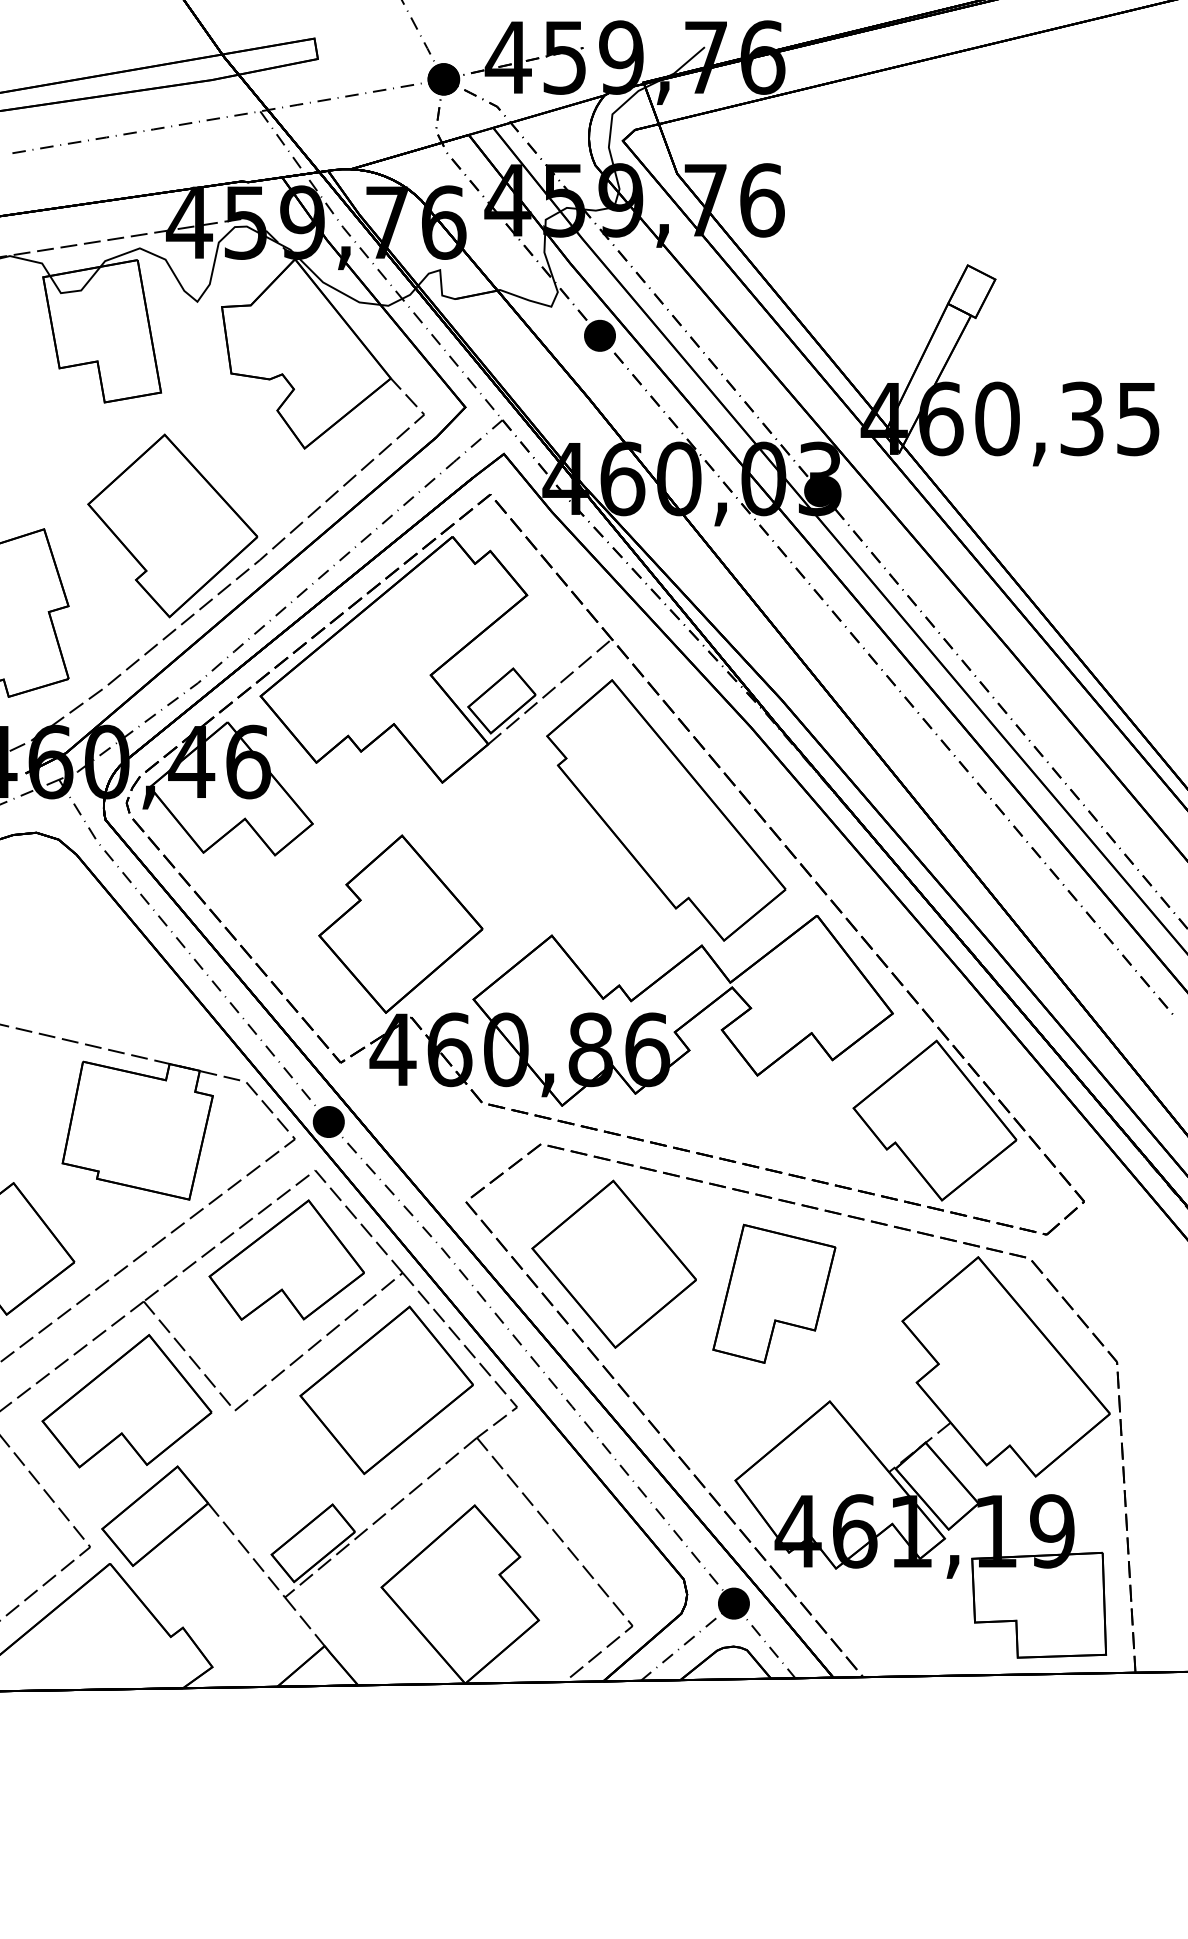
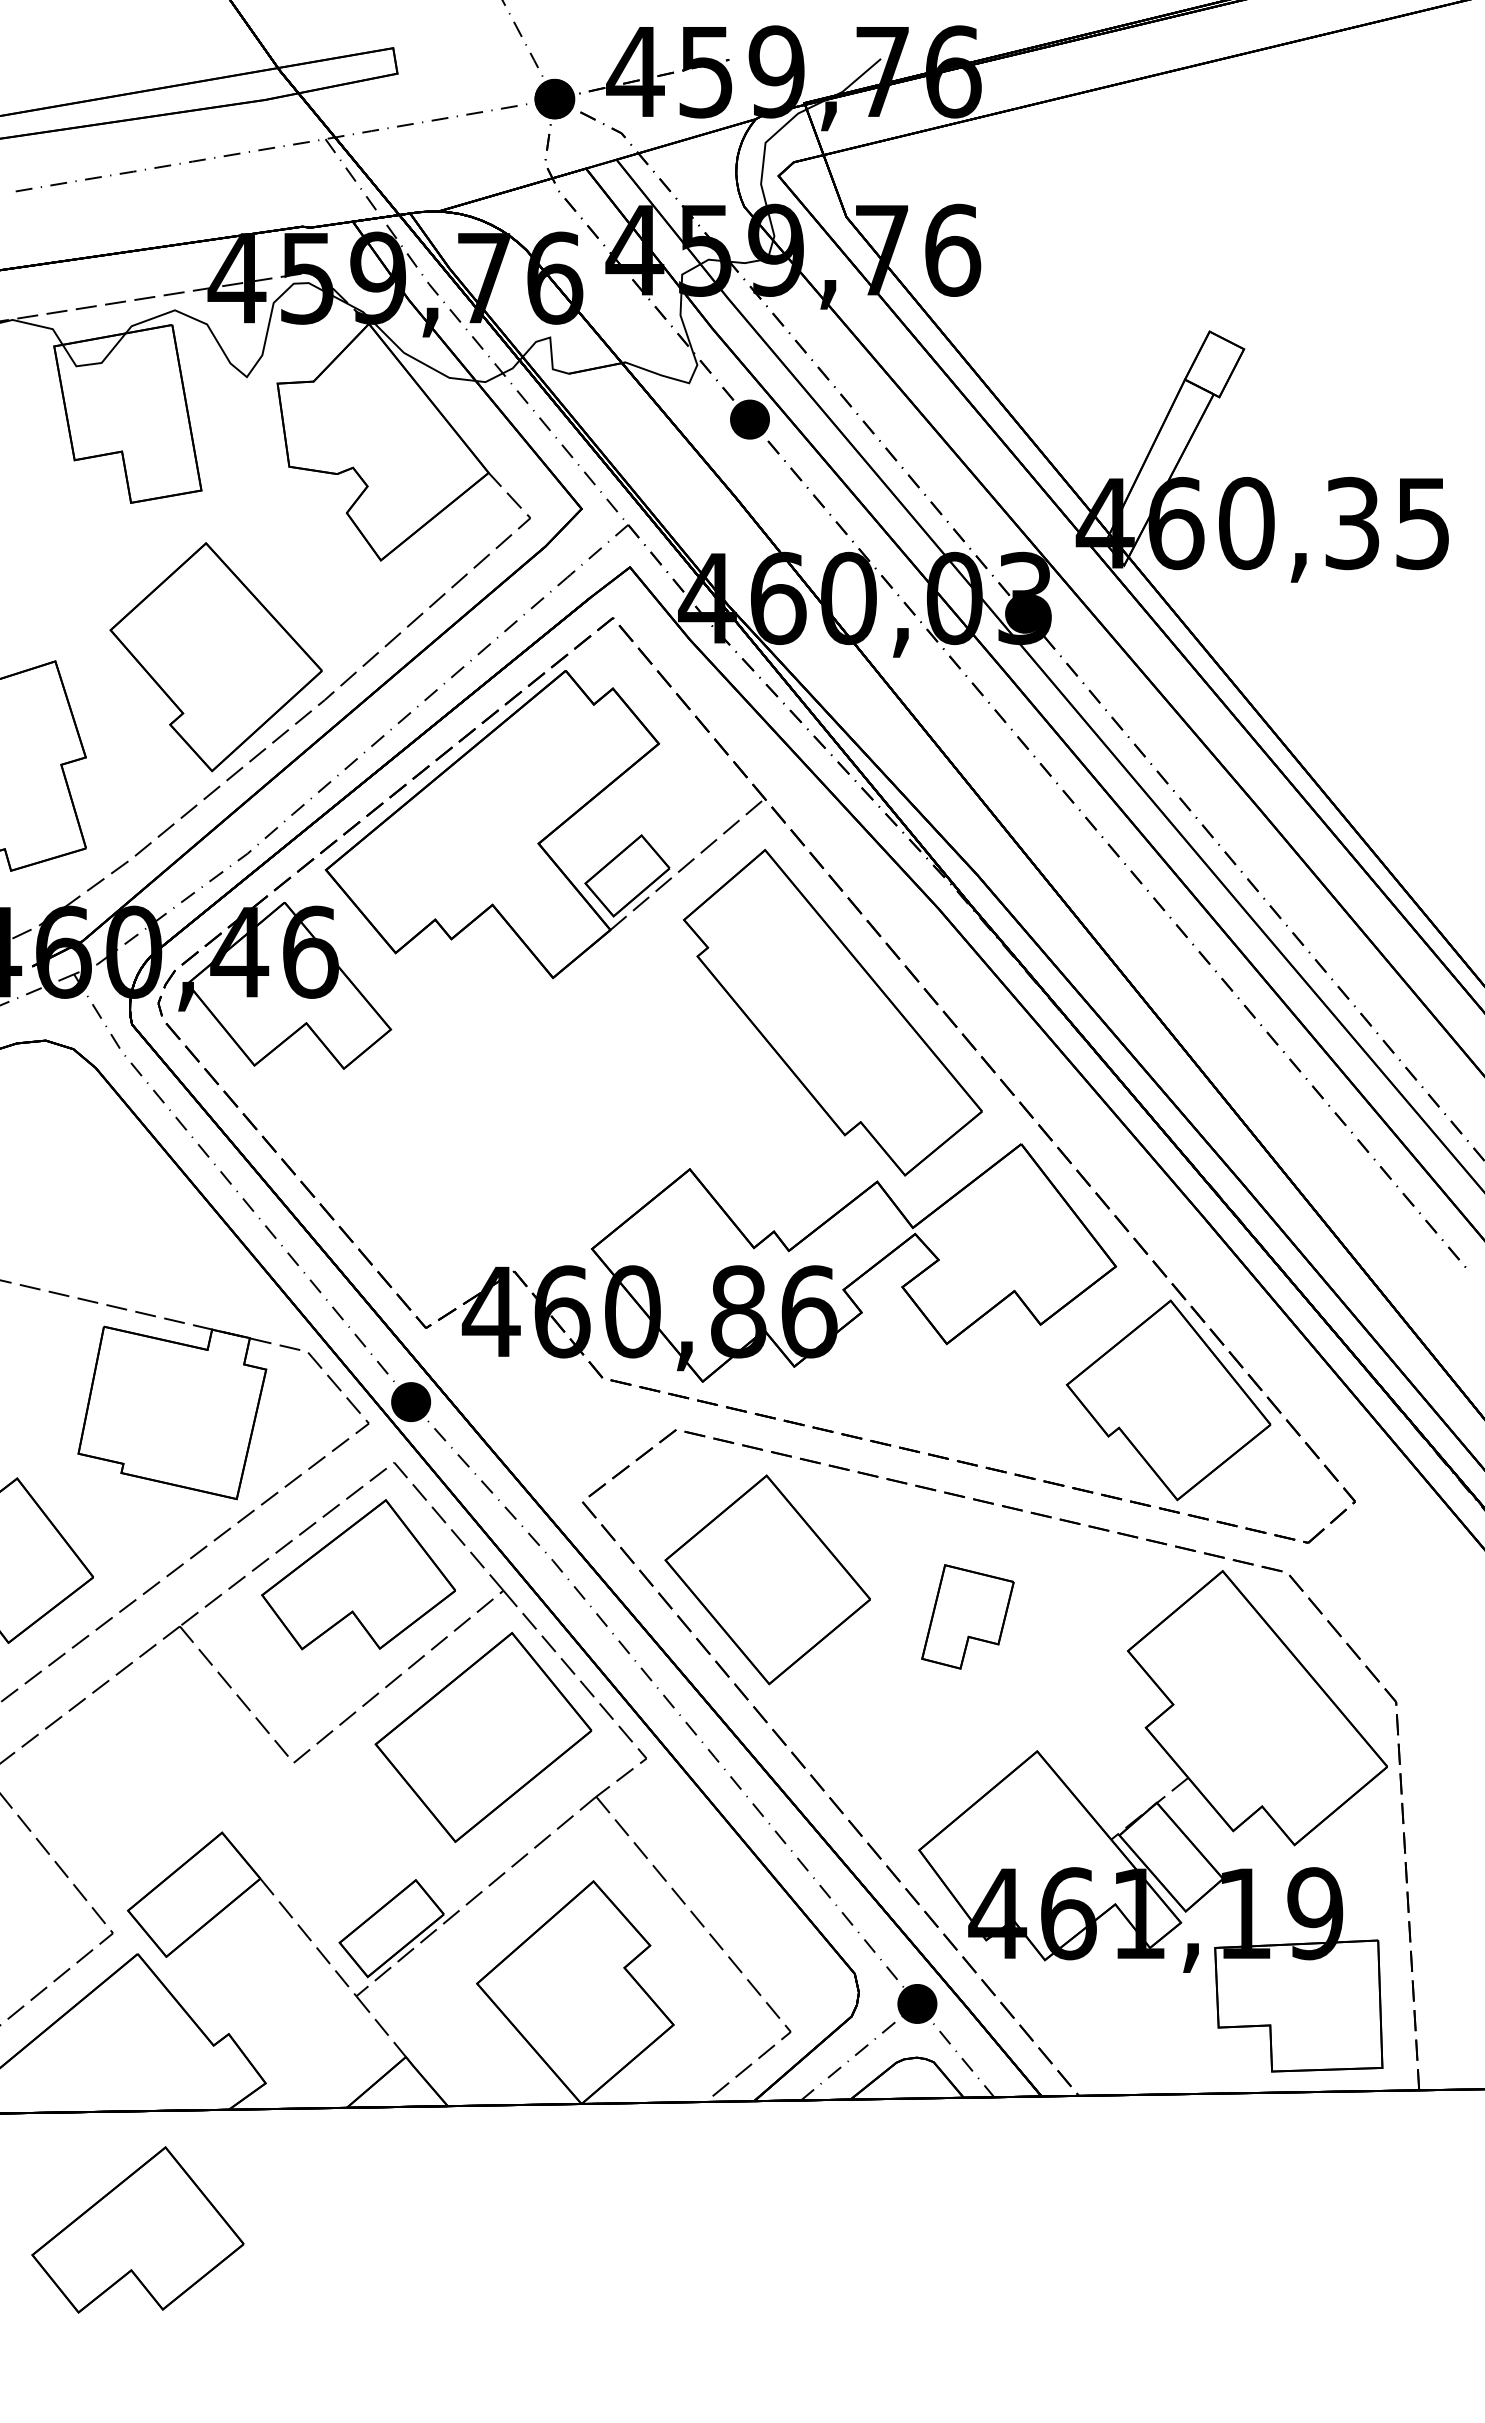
part: (400, 923) -> (500, 1154), removed
part: (774, 1293) -> (967, 1616), size x0.6
part: (126, 1400) -> (137, 2229), moved

